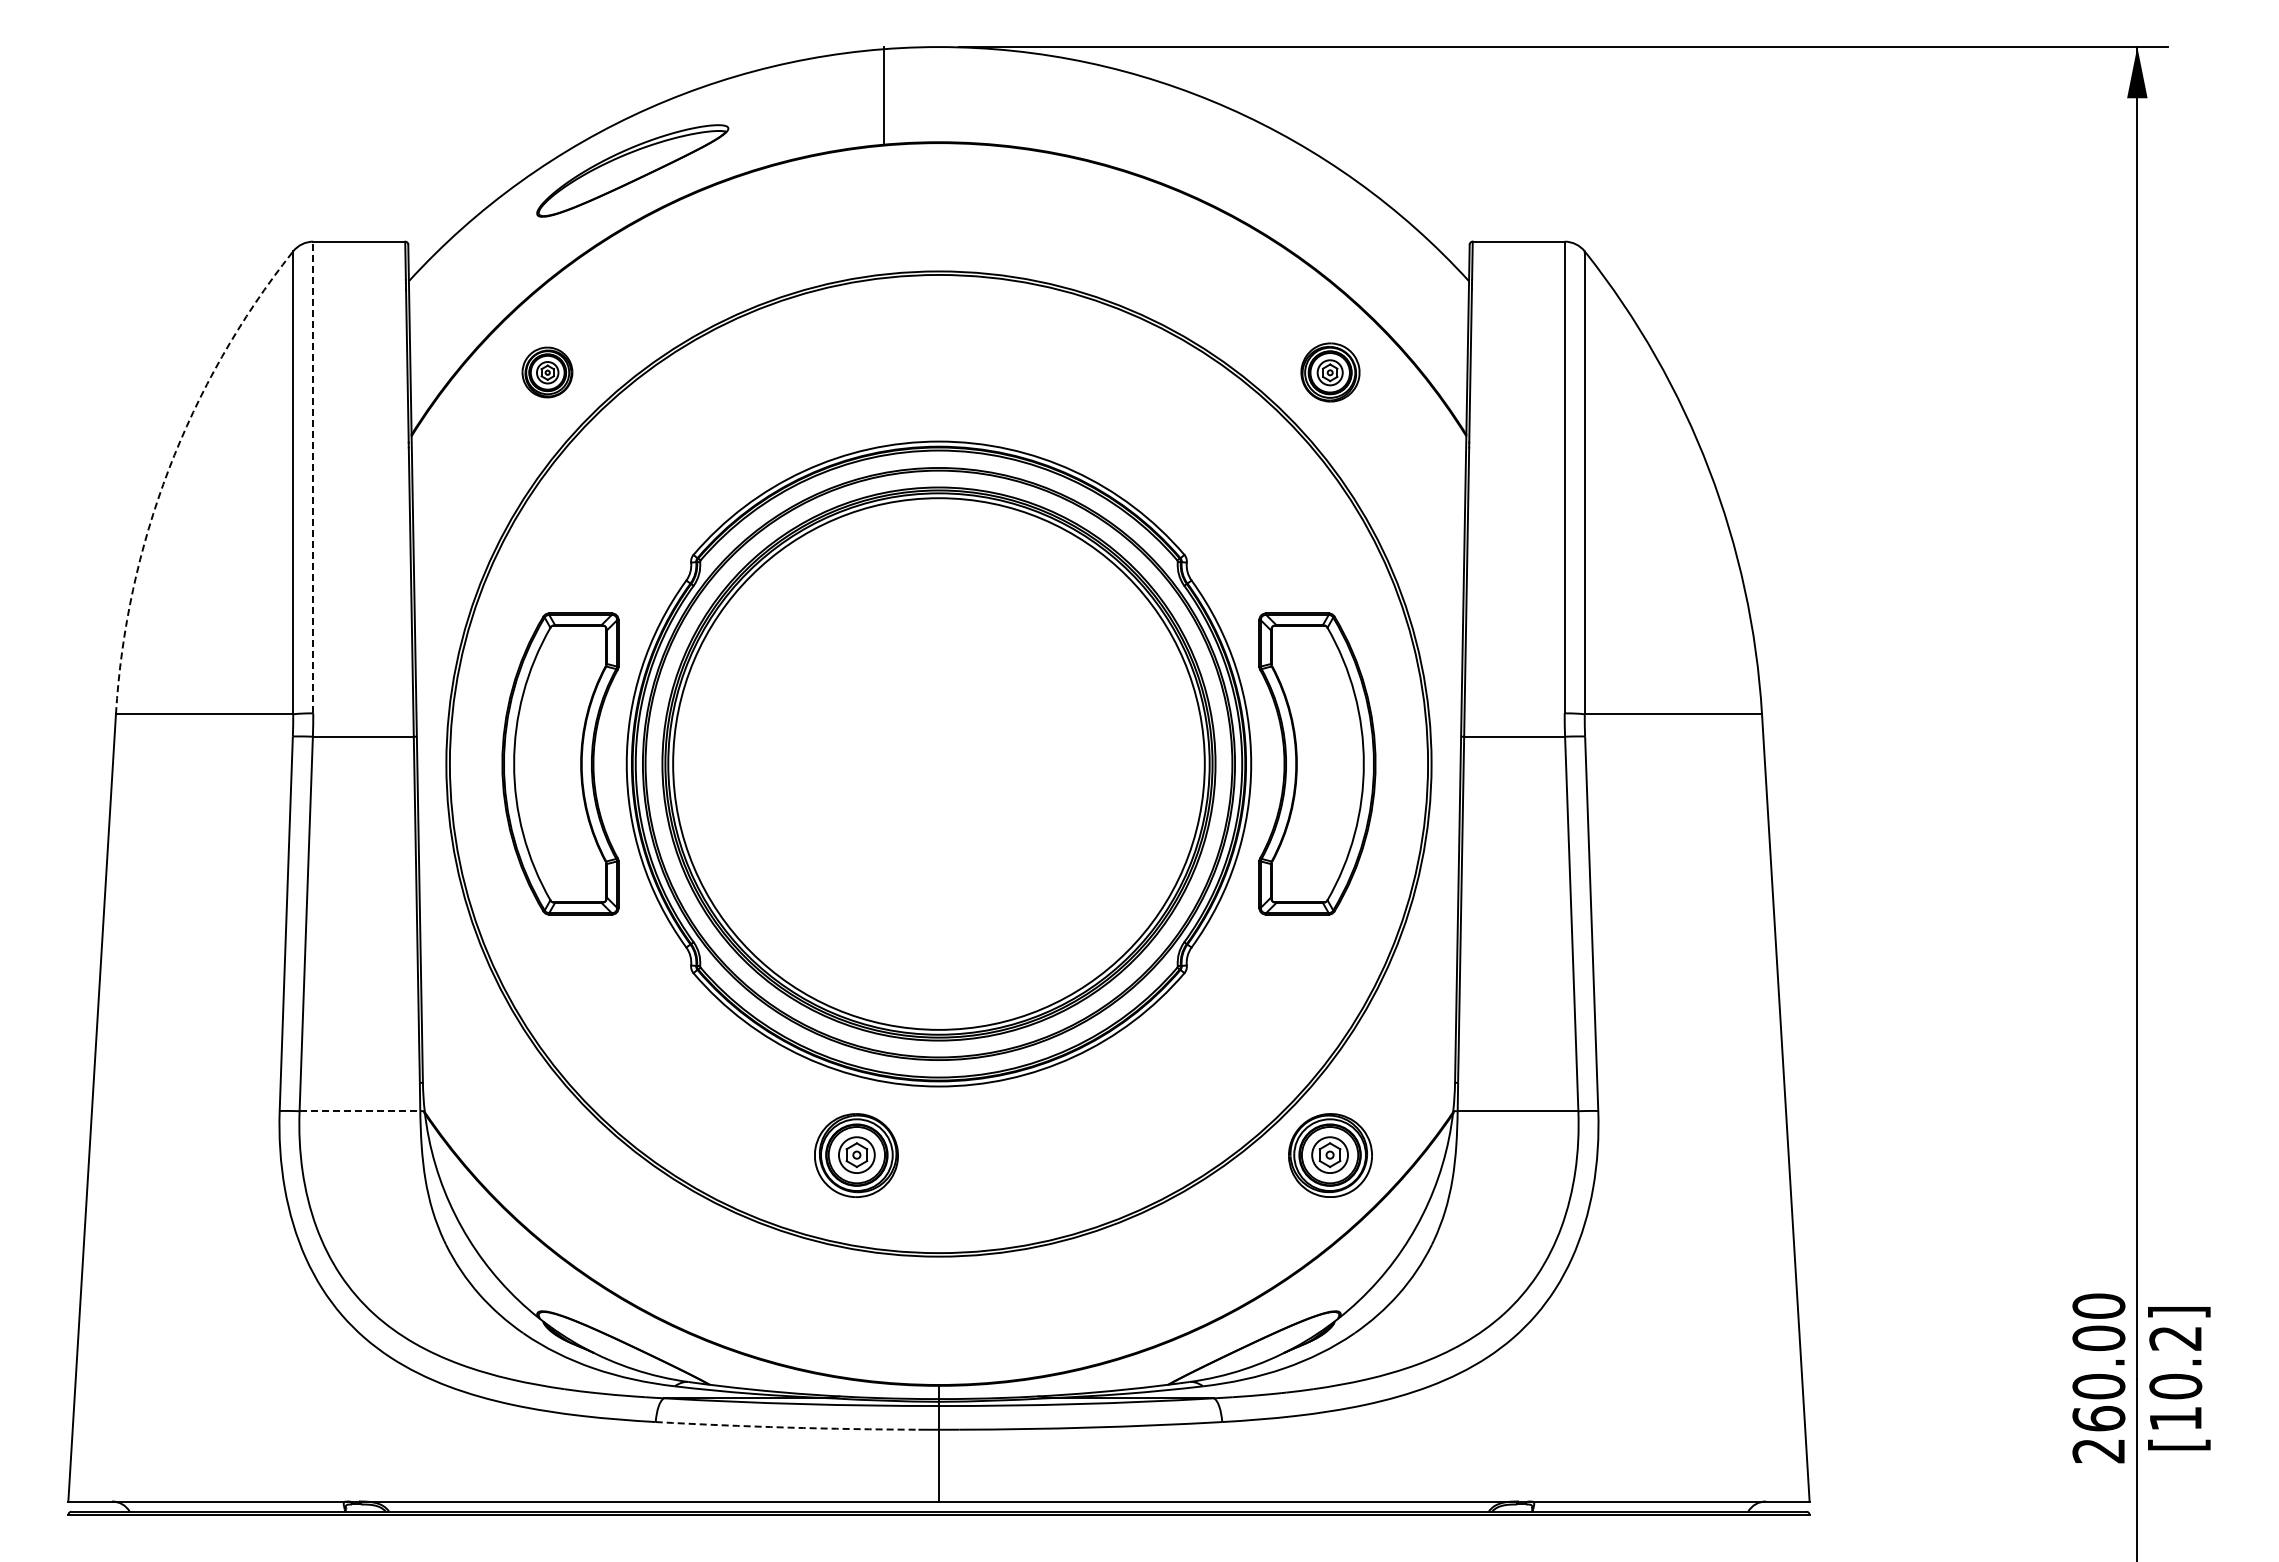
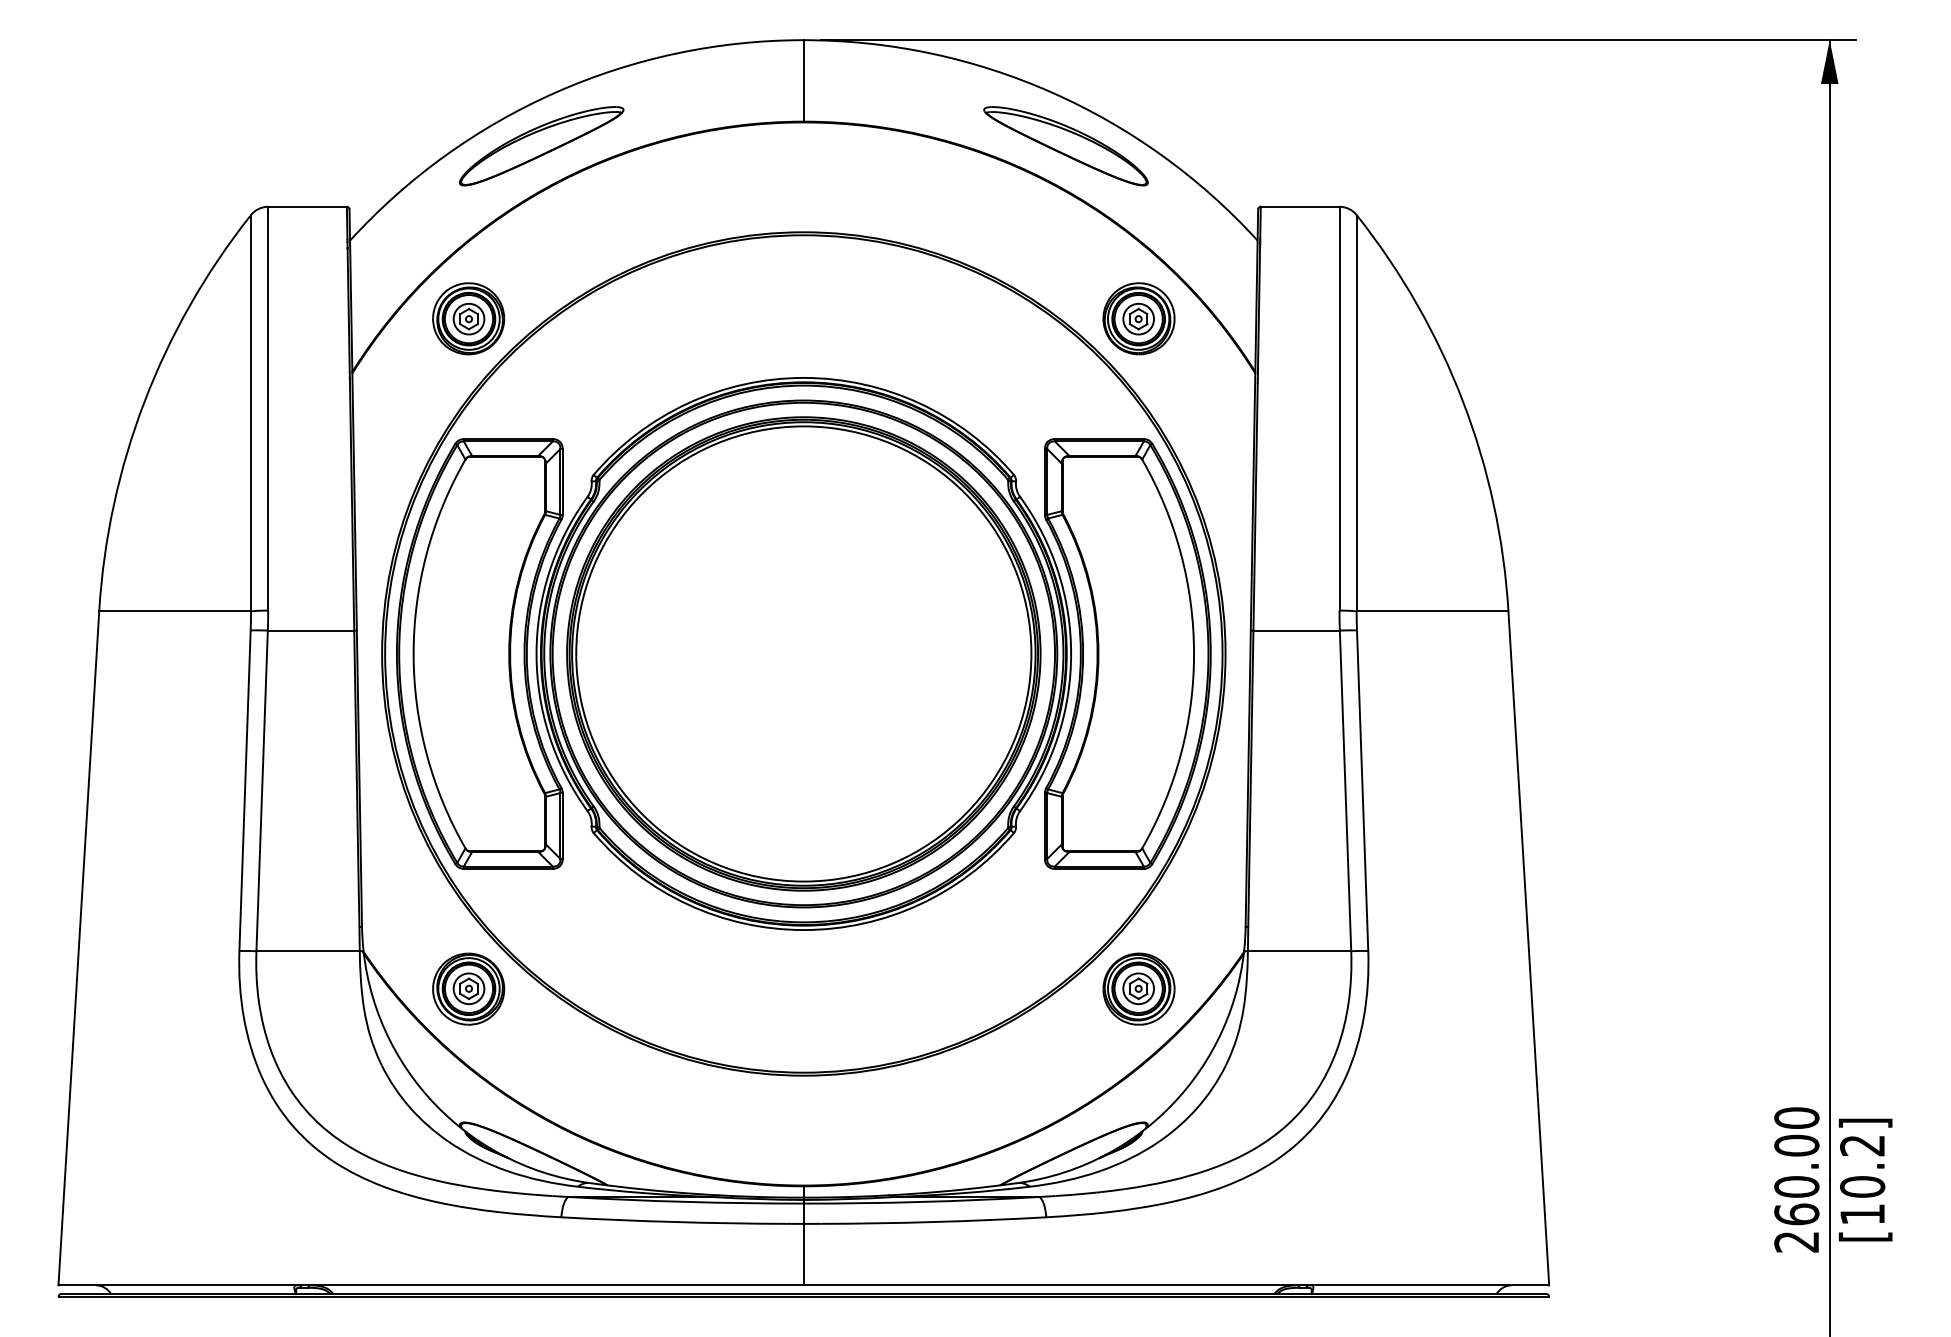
line: (883, 95) -> (803, 81), moved
part: (1244, 170) -> (1065, 145), added
part: (547, 372) -> (468, 318), size x1.67
part: (1330, 372) -> (1139, 318), size x1.43
arc: (168, 469) -> (144, 401), dashed -> solid
line: (313, 477) -> (268, 408), dashed -> solid
part: (560, 763) -> (479, 653), size x1.67
part: (1317, 763) -> (1127, 653), size x1.67
line: (360, 1111) -> (308, 951), dashed -> solid
part: (856, 1155) -> (468, 989), moved
arc: (787, 1427) -> (674, 1221), dashed -> solid

